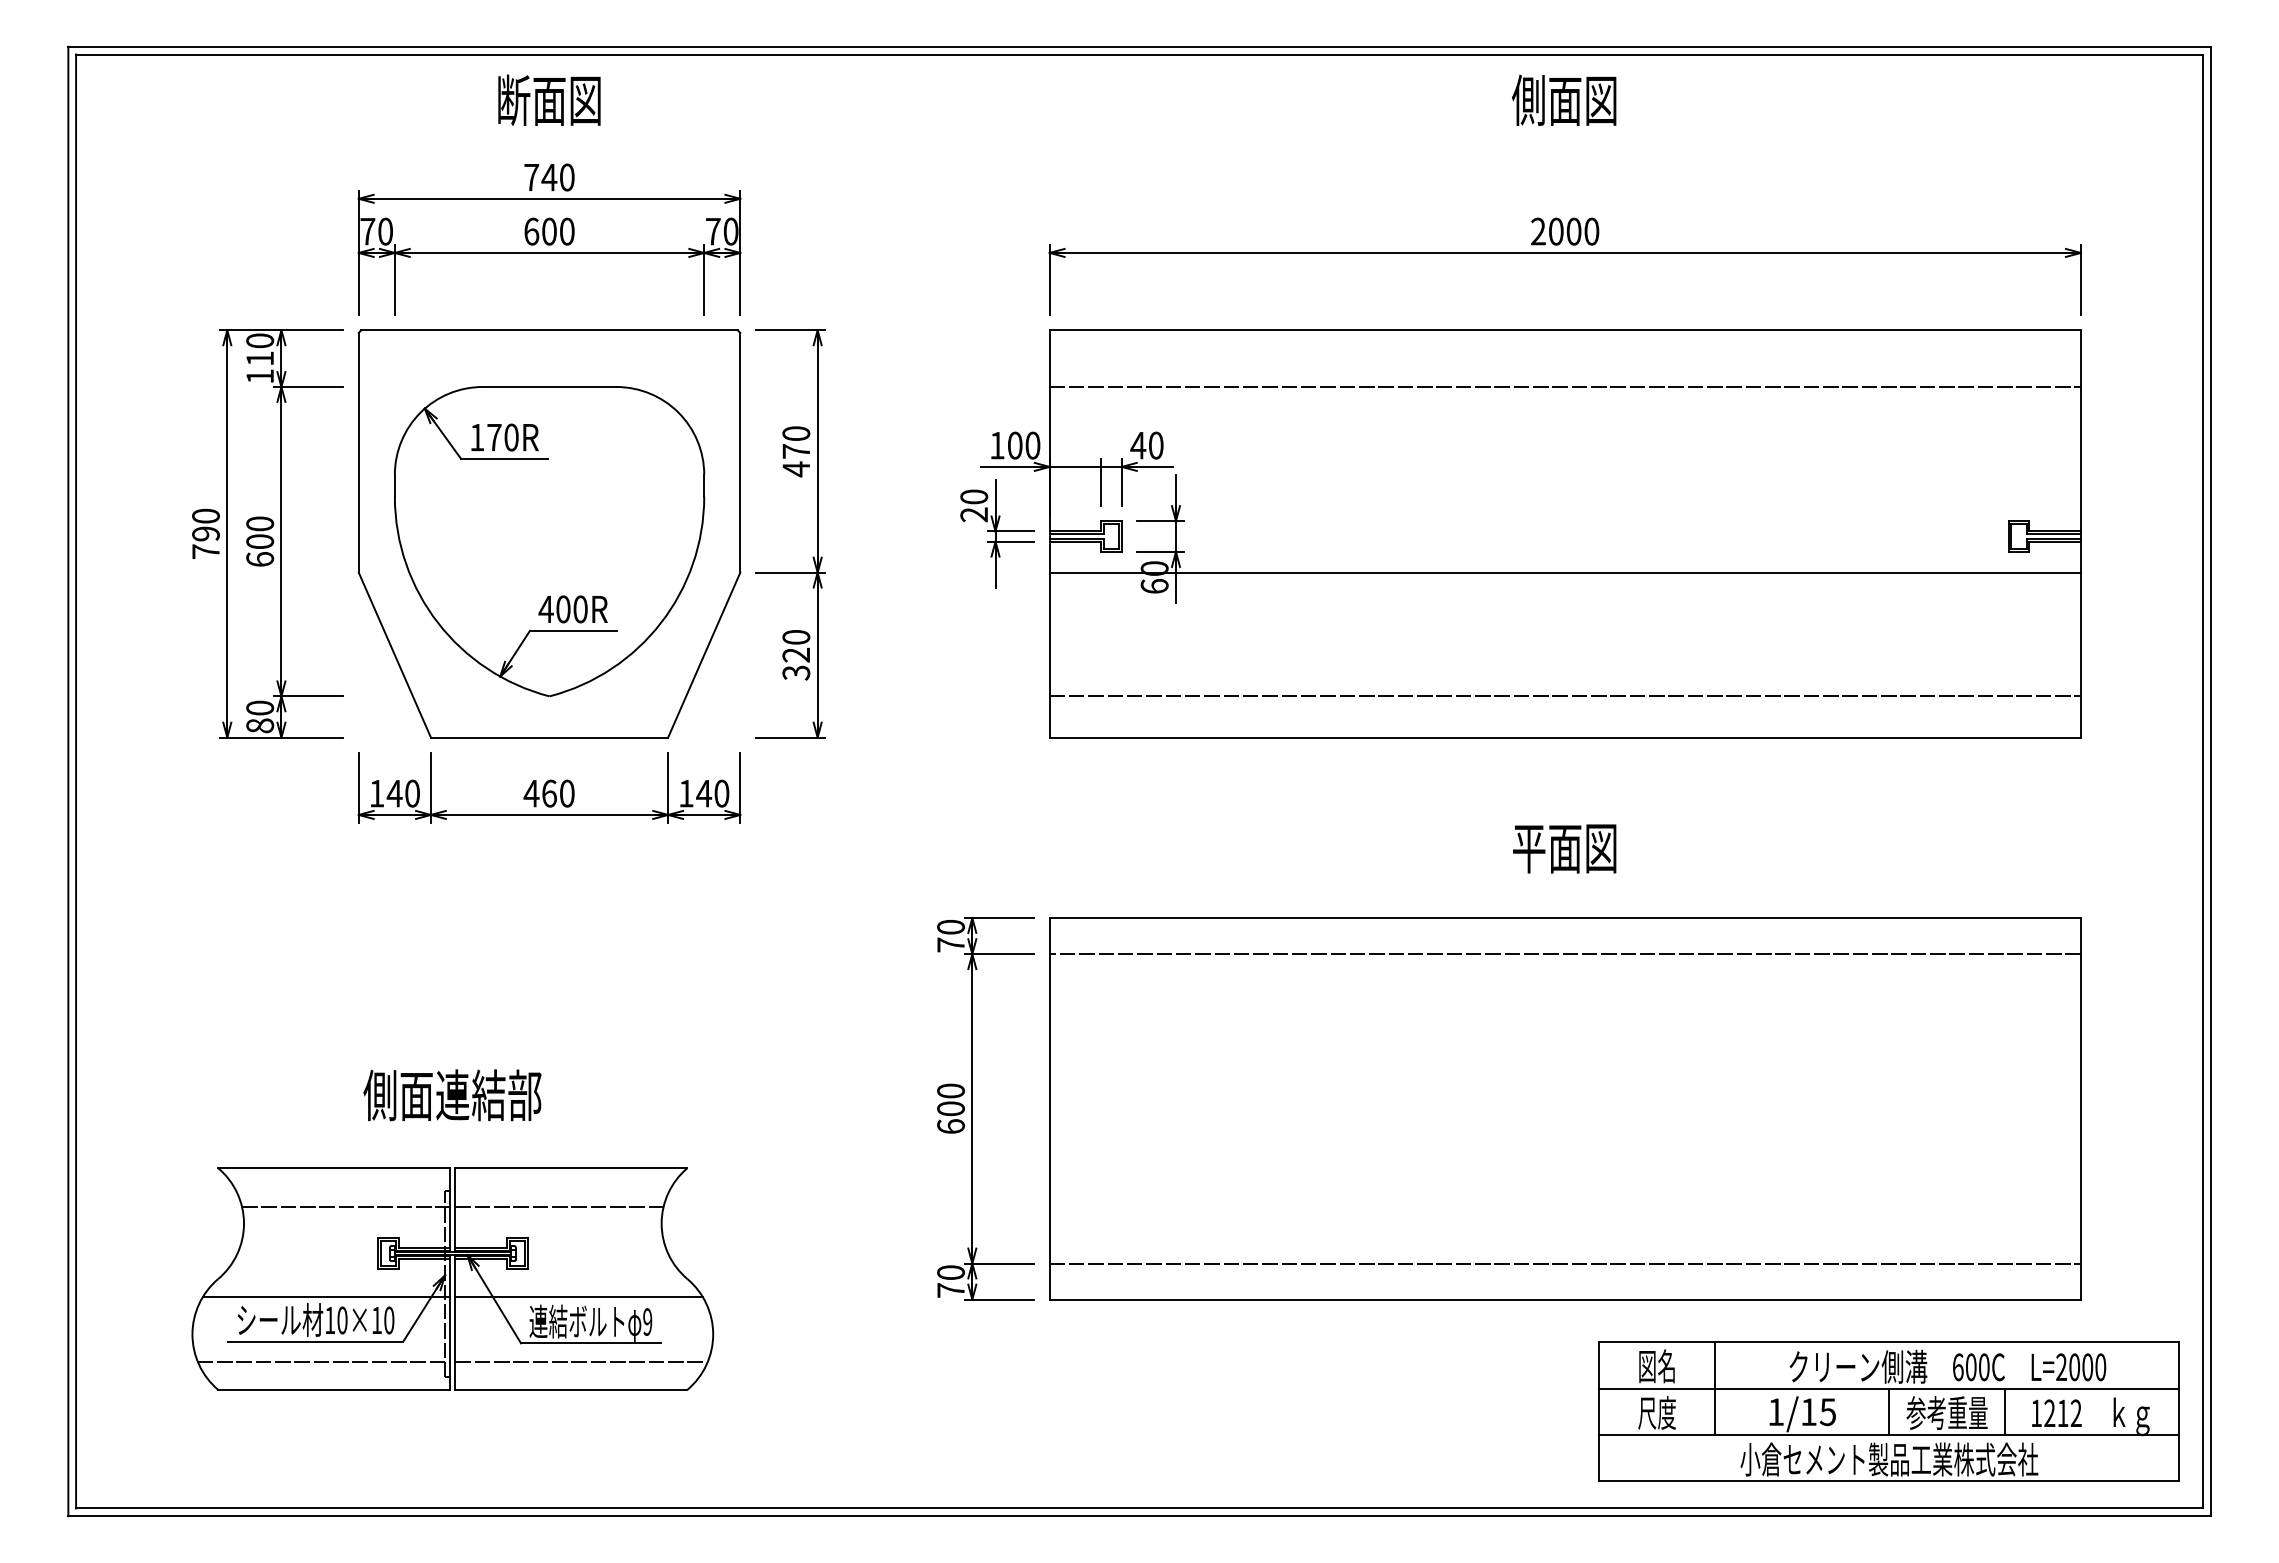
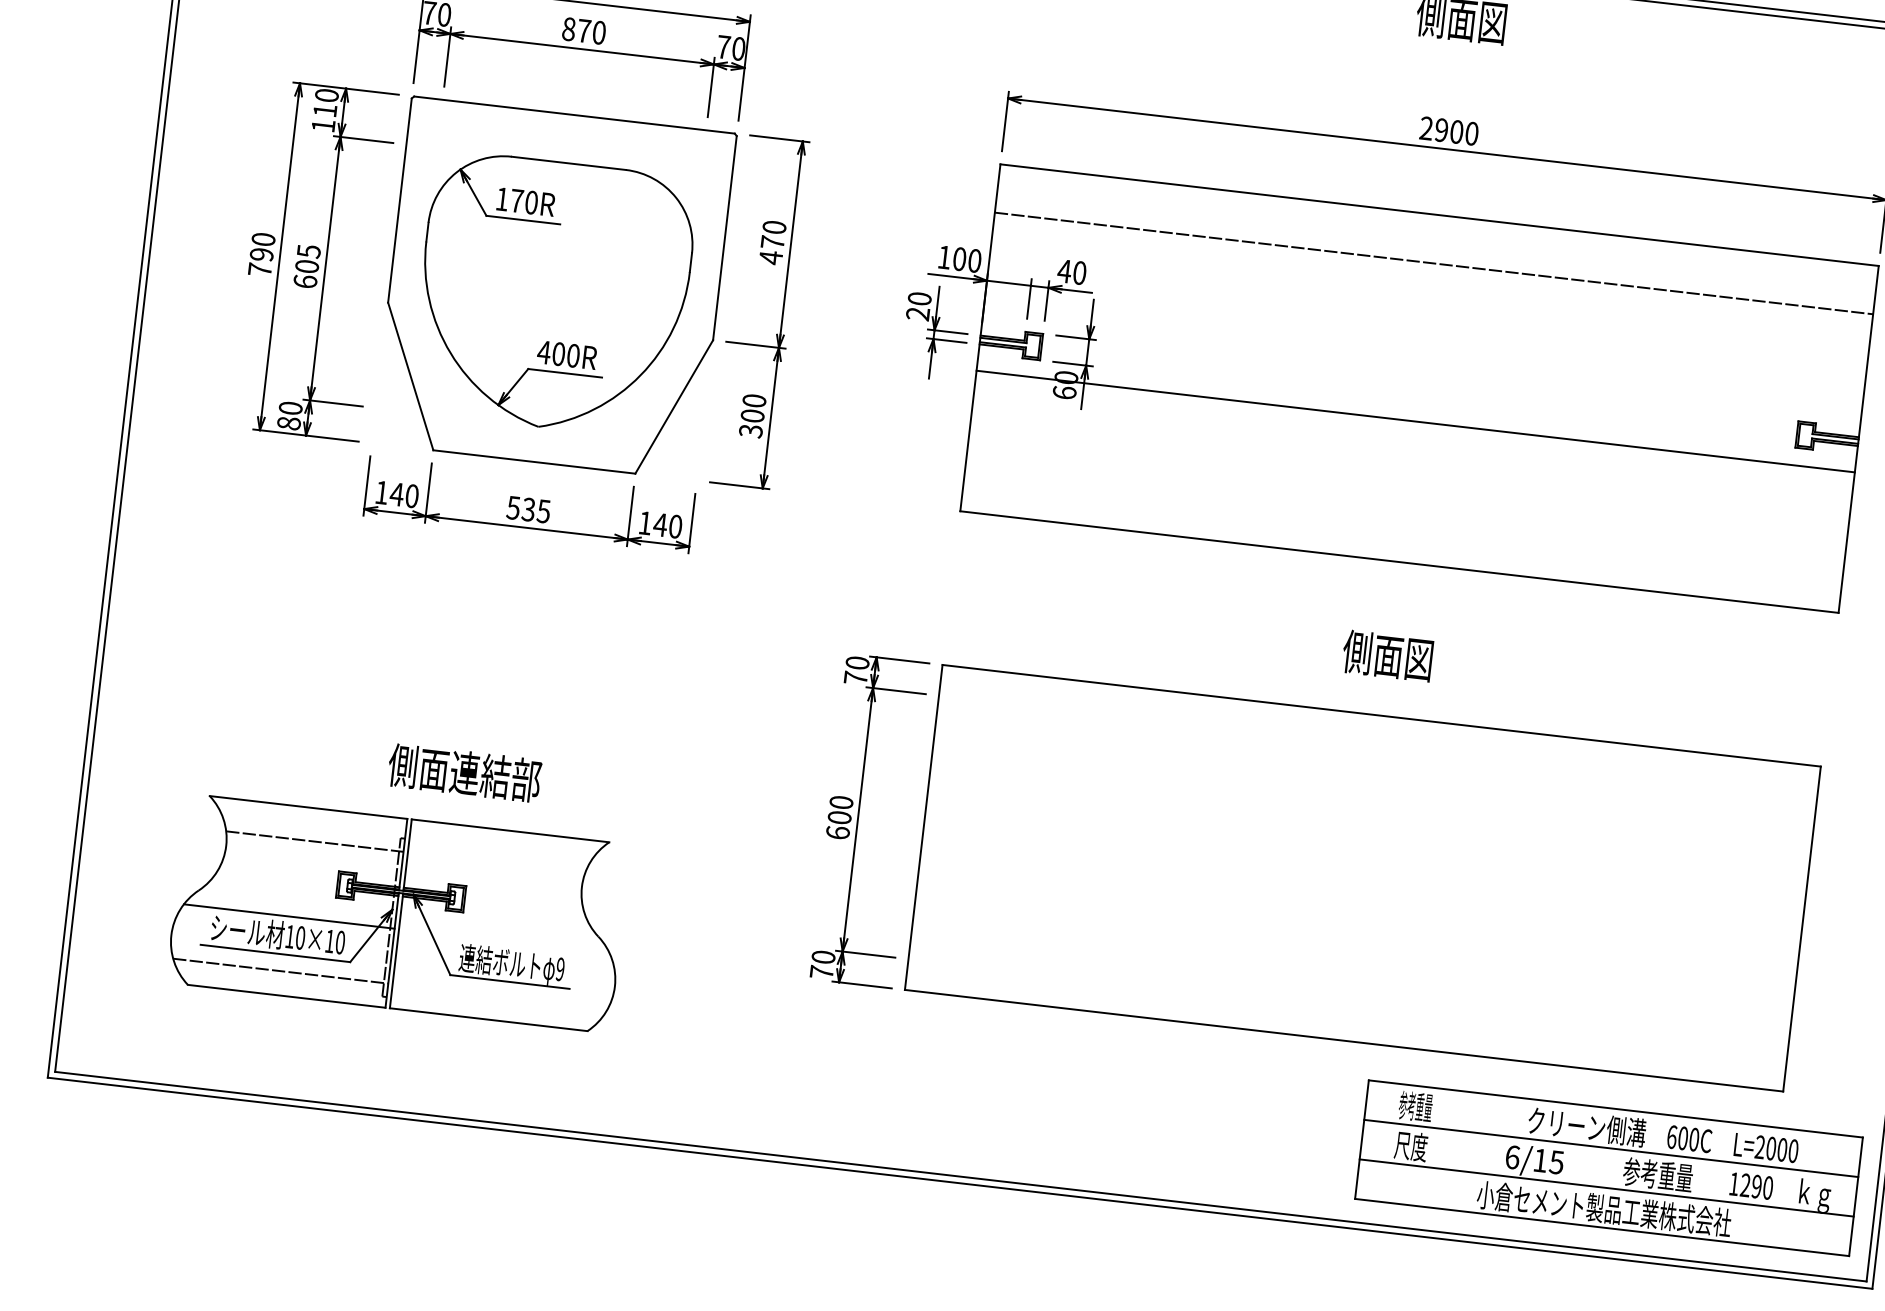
text: (540, 231) -> (576, 30), 600 -> 870
text: (1556, 231) -> (1441, 130), 2000 -> 2900
text: (260, 523) -> (309, 251), 600 -> 605
text: (796, 654) -> (752, 415), 320 -> 300
line: (1564, 696) -> (1402, 526), removed
text: (548, 793) -> (527, 509), 460 -> 535
text: (1528, 847) -> (1357, 652), 平面図 -> 側面図
line: (1564, 954) -> (1377, 746), removed
text: (452, 1095) -> (464, 773), moved
line: (559, 1206) -> (496, 862), removed
line: (1564, 1263) -> (1346, 1009), removed
line: (578, 1297) -> (503, 941), removed
line: (581, 1361) -> (500, 996), removed
text: (1656, 1366) -> (1415, 1106), 図名 -> 参考重量
line: (1715, 1388) -> (1463, 1131), removed
line: (1889, 1411) -> (1609, 1167), removed
line: (2005, 1411) -> (1708, 1179), removed
text: (1776, 1412) -> (1512, 1157), 1/15 -> 6/15
text: (2069, 1413) -> (1762, 1187), 1212 -> 1290

